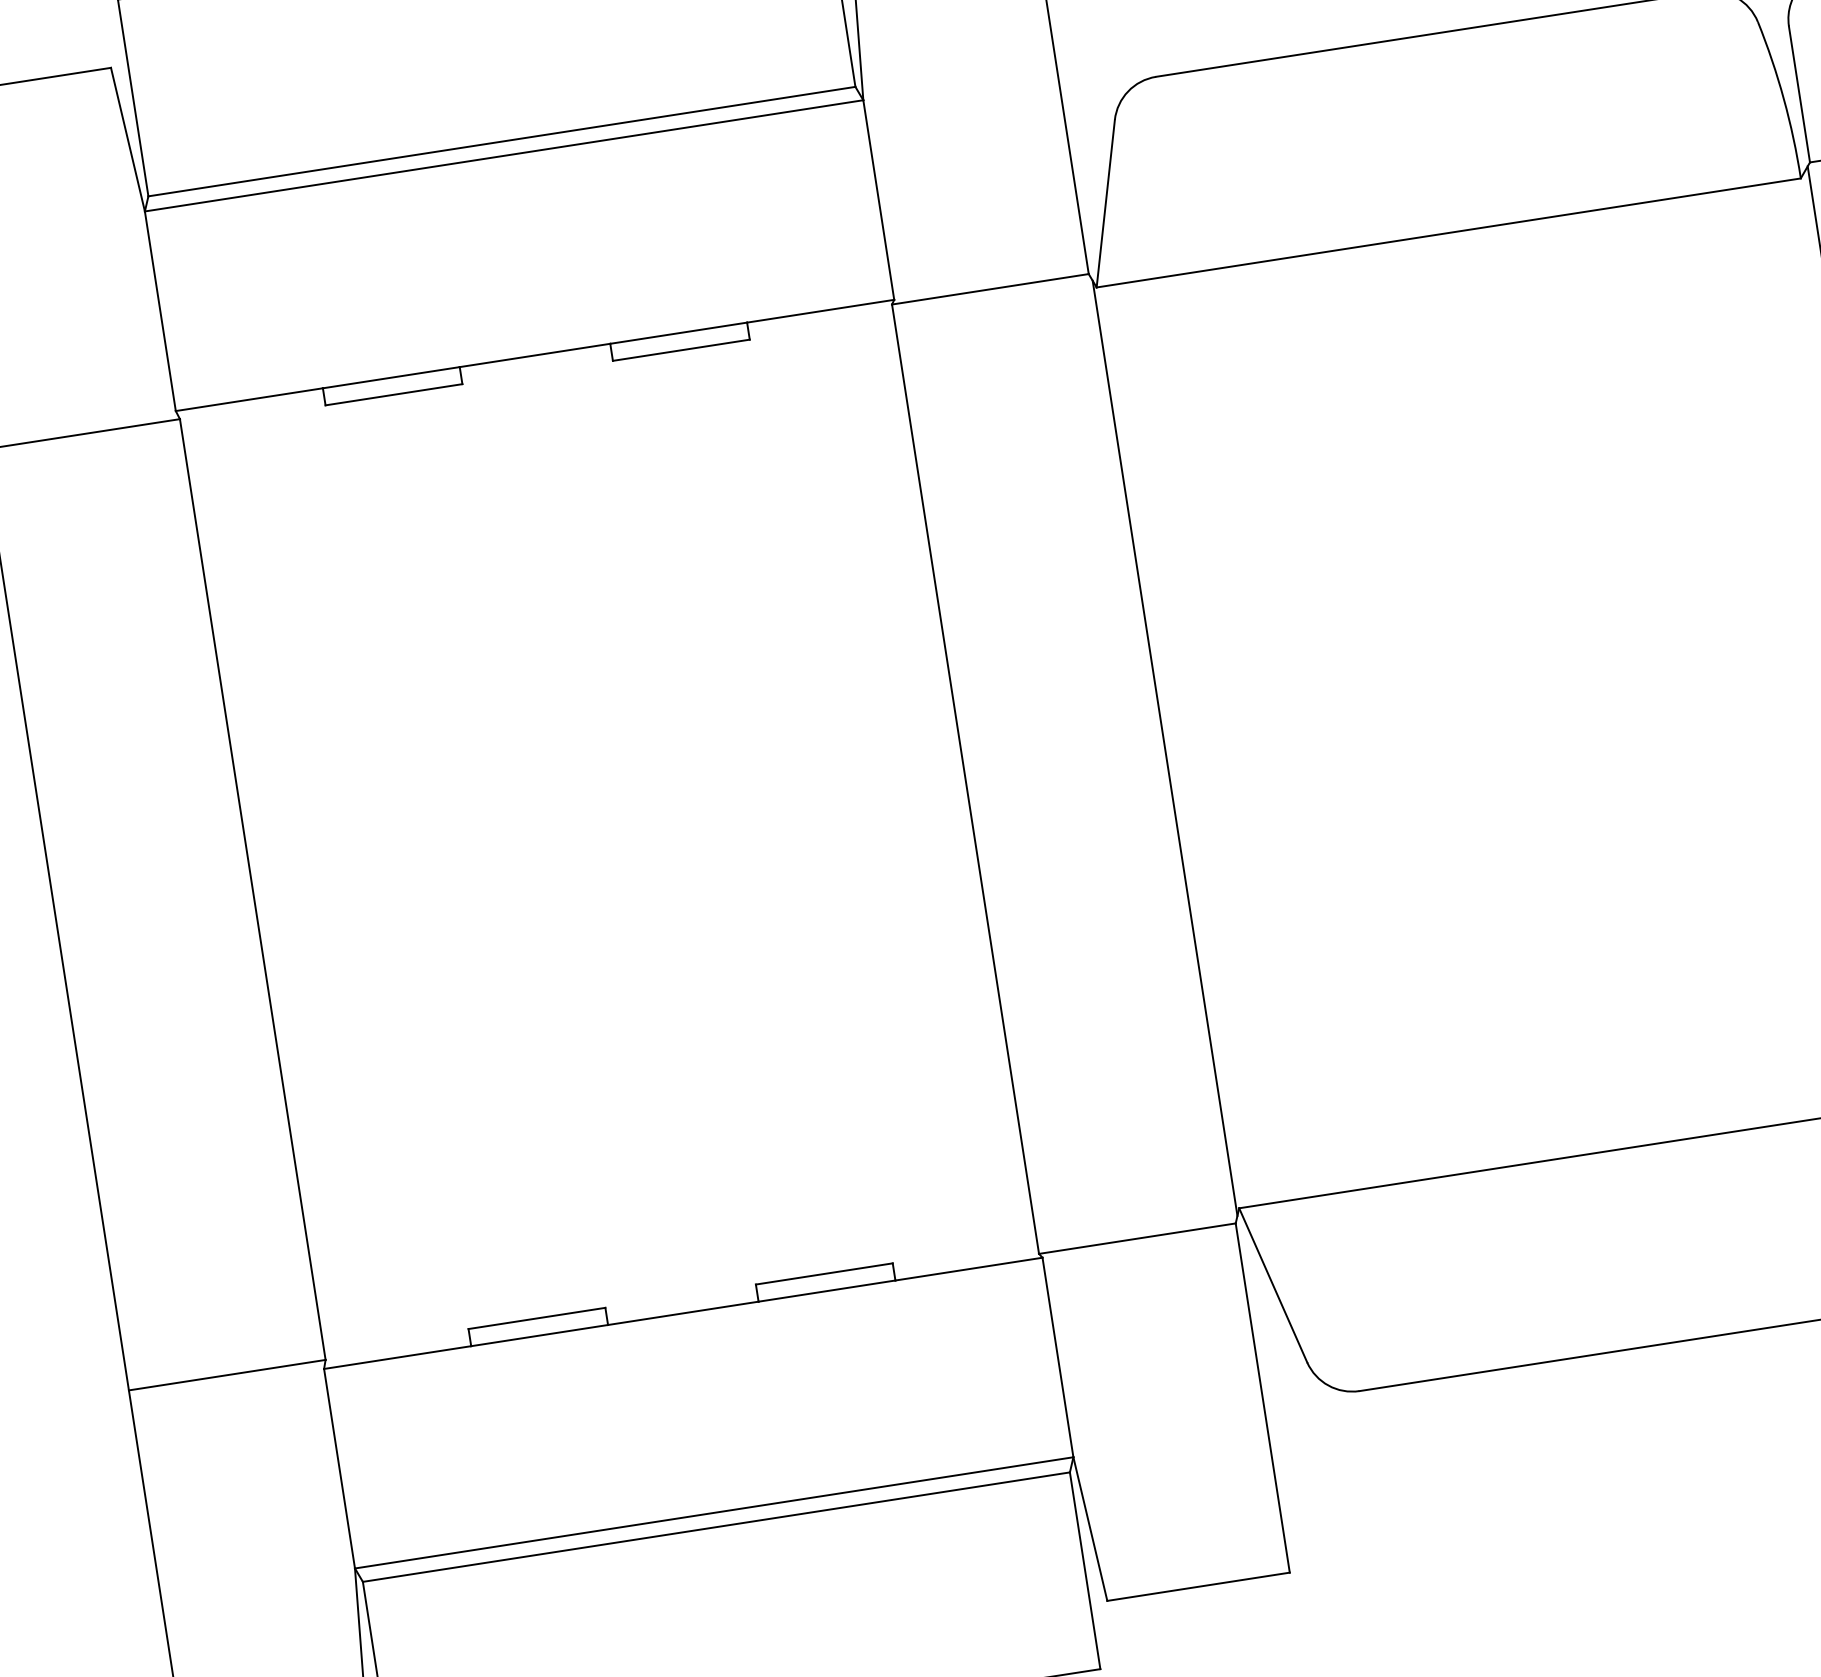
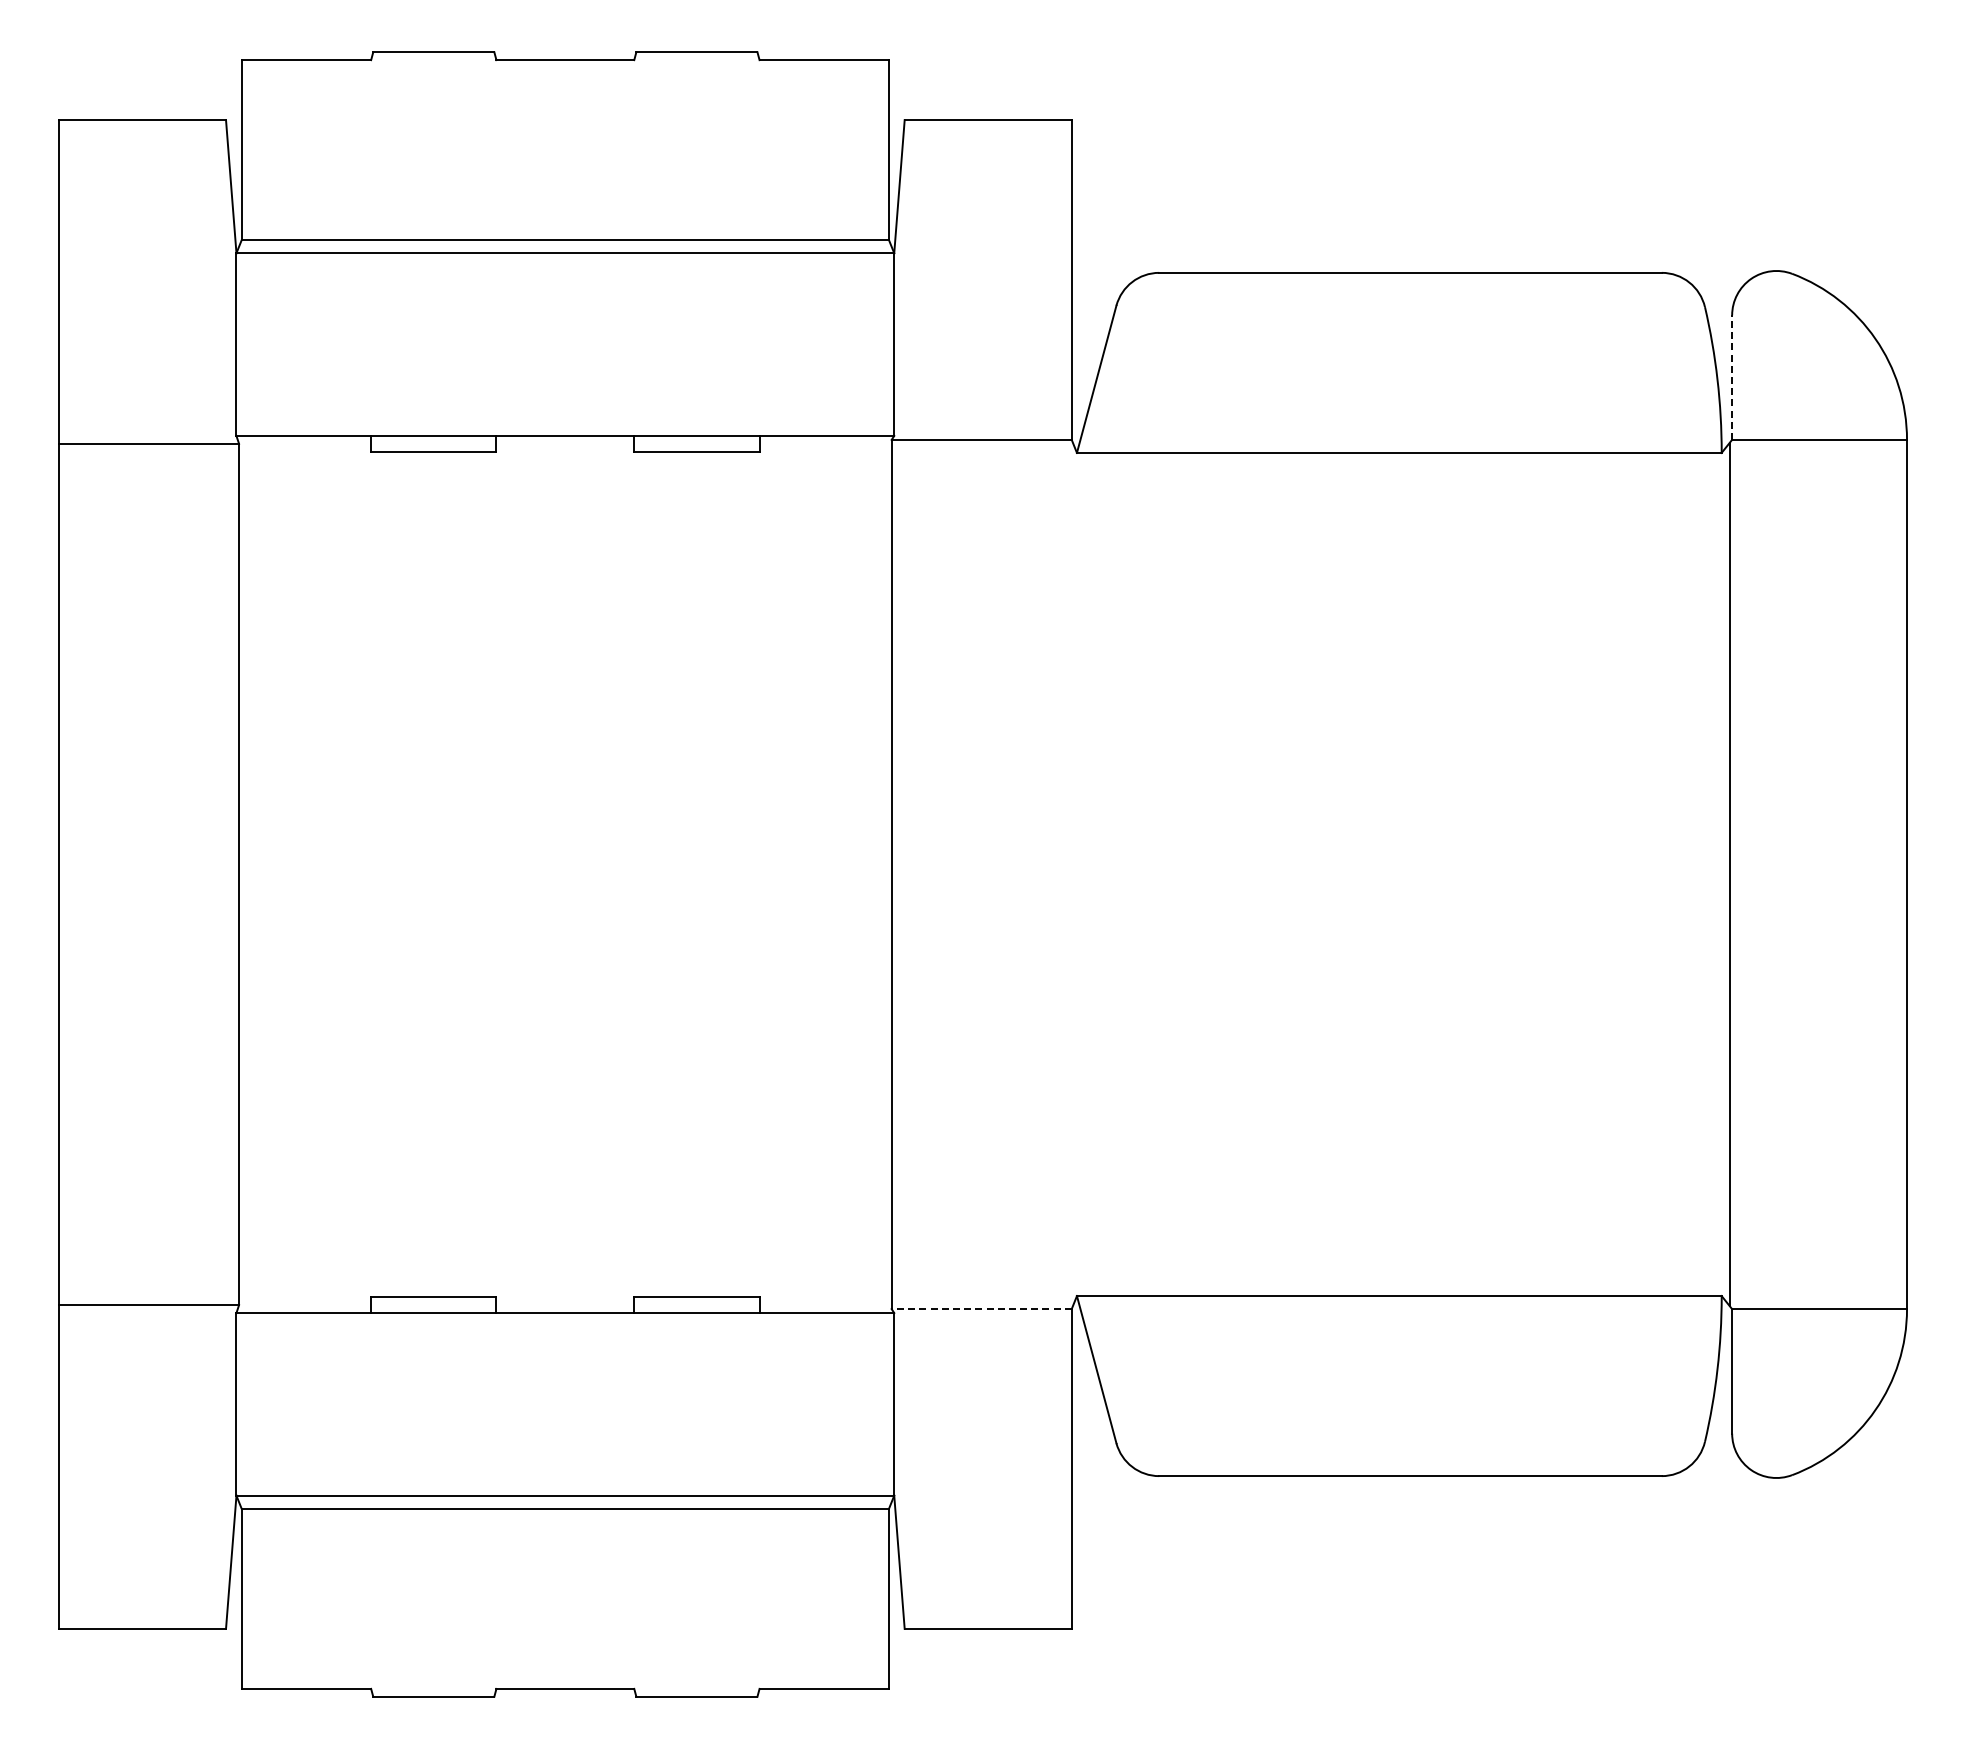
line: (1799, 94) -> (1732, 377), solid -> dashed
line: (1165, 748) -> (1074, 874), removed
line: (1137, 1239) -> (981, 1309), solid -> dashed

